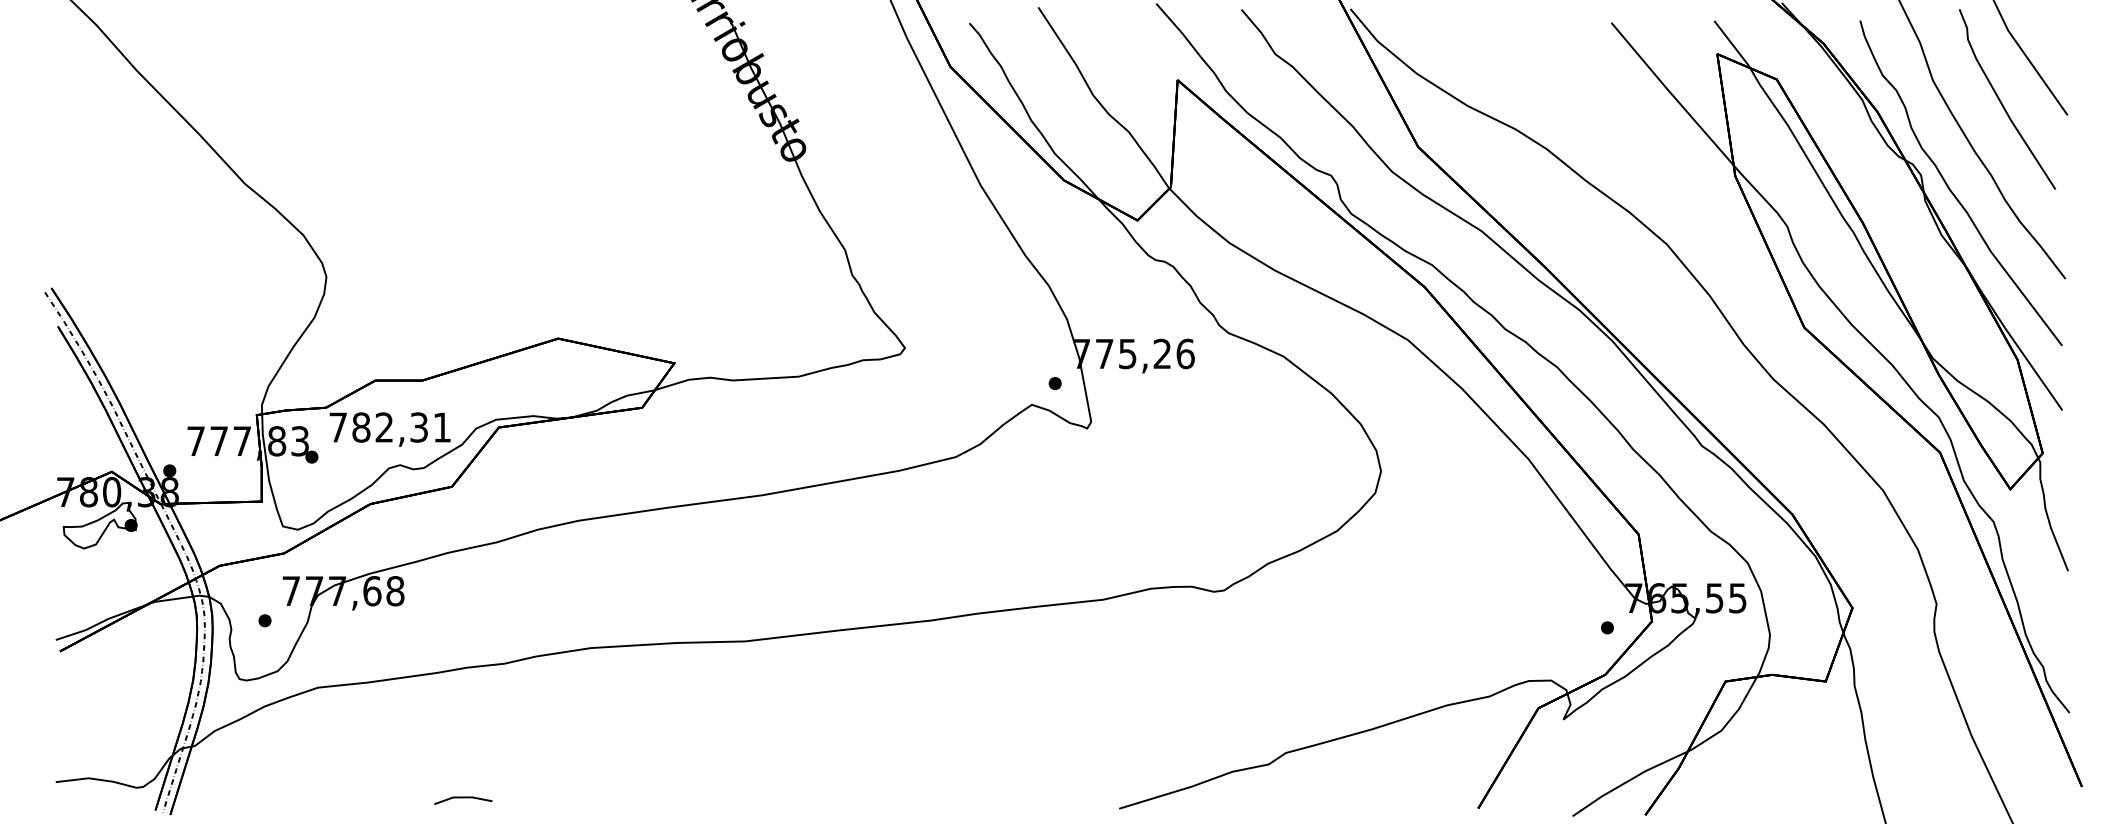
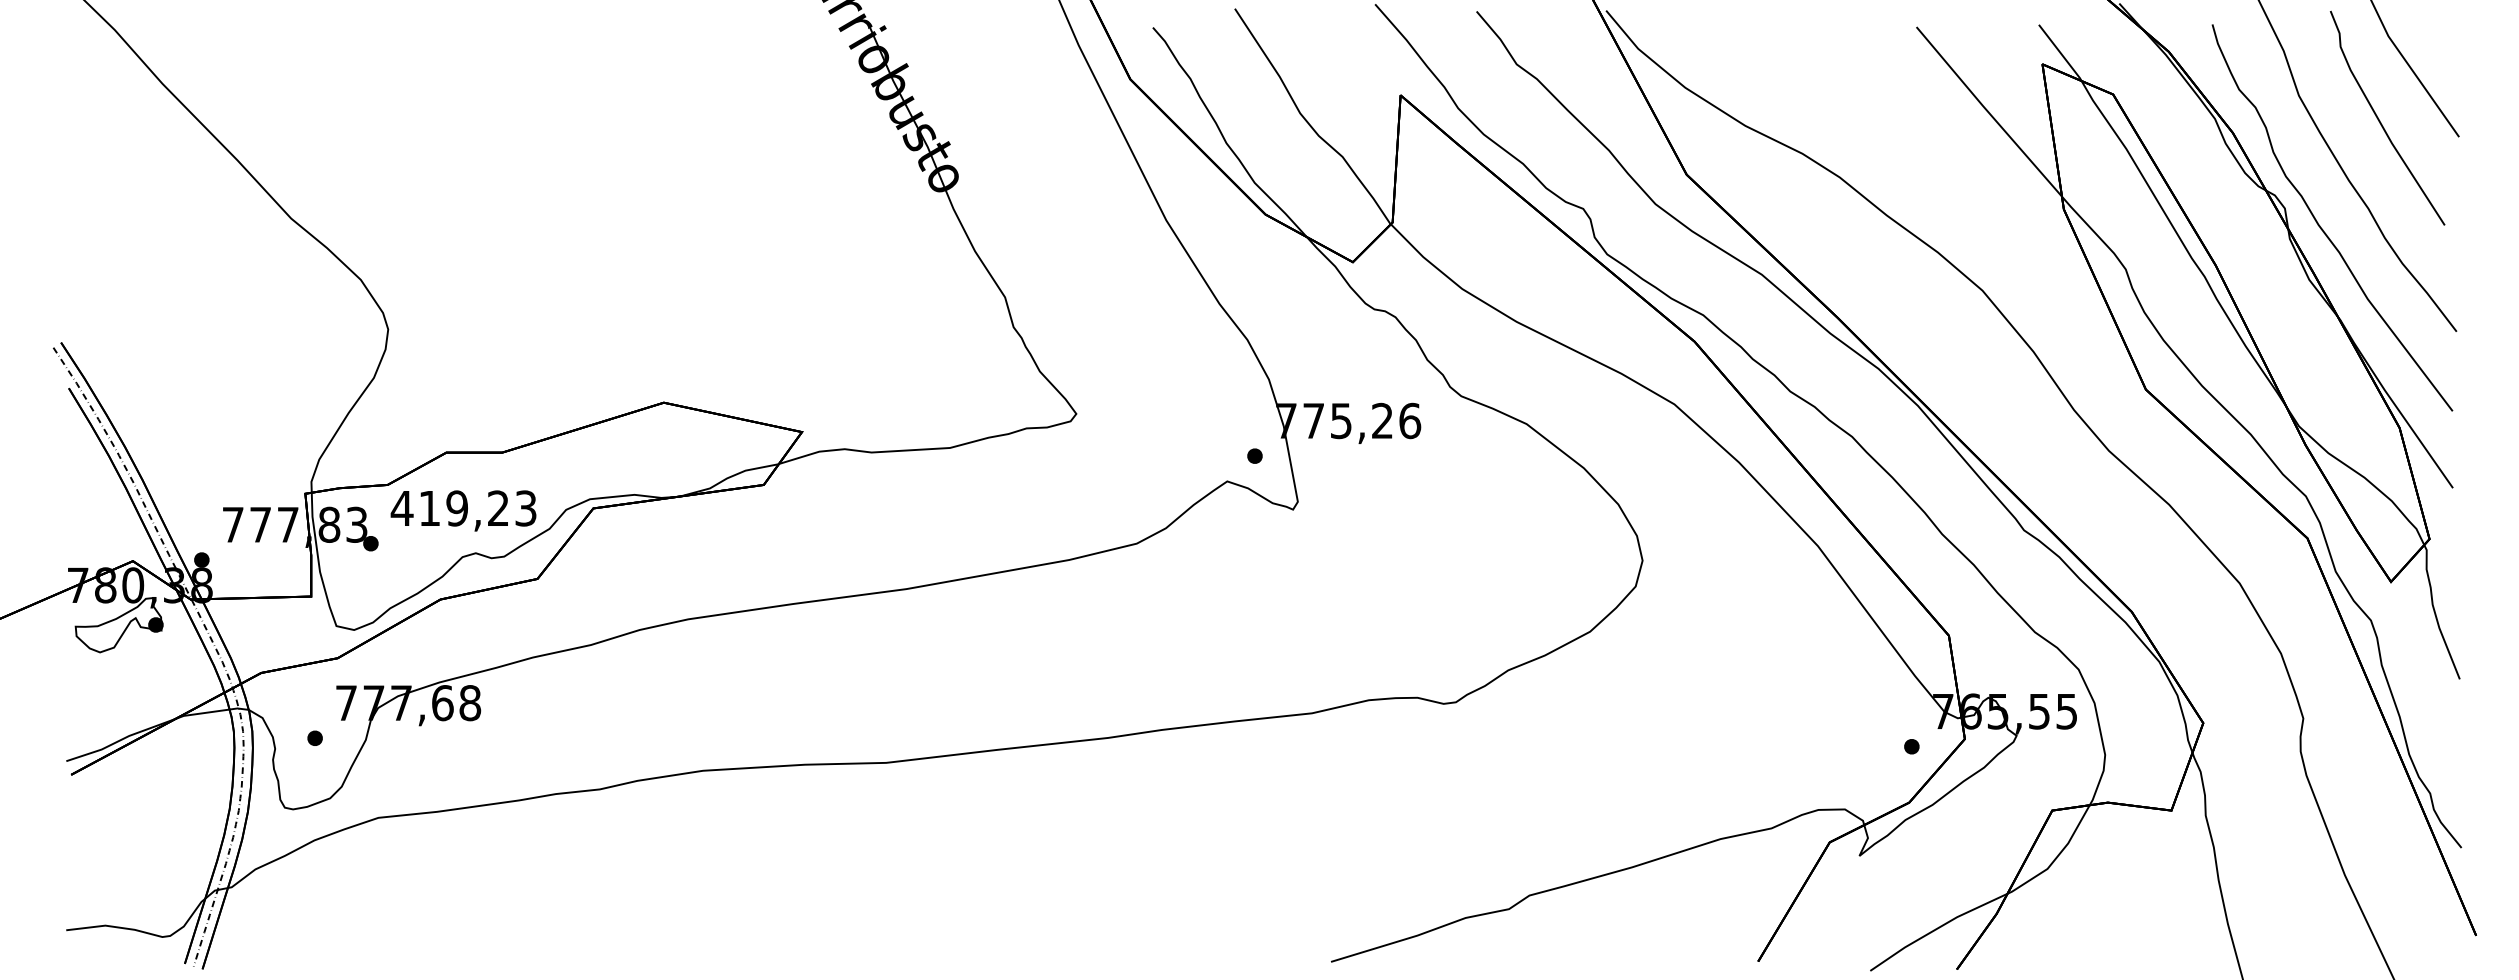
text: (389, 427) -> (463, 508), 782,31 -> 419,23
line: (463, 798) -> (551, 949), removed

